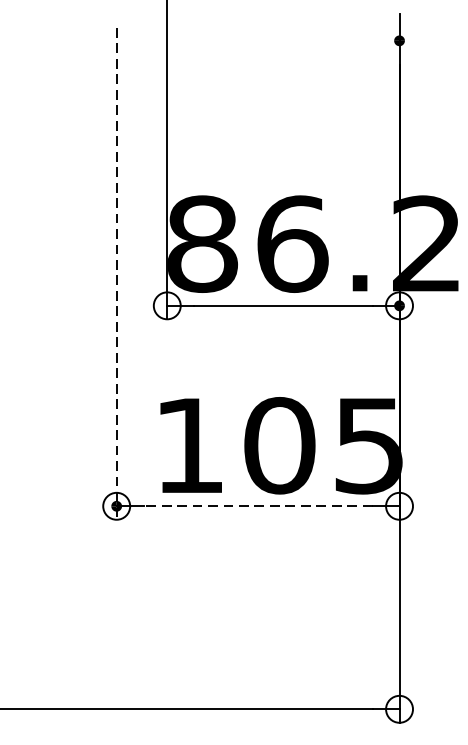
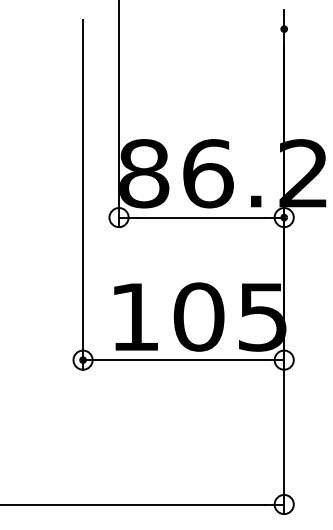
line: (117, 273) -> (83, 194), dashed -> solid
line: (257, 506) -> (183, 360), dashed -> solid

